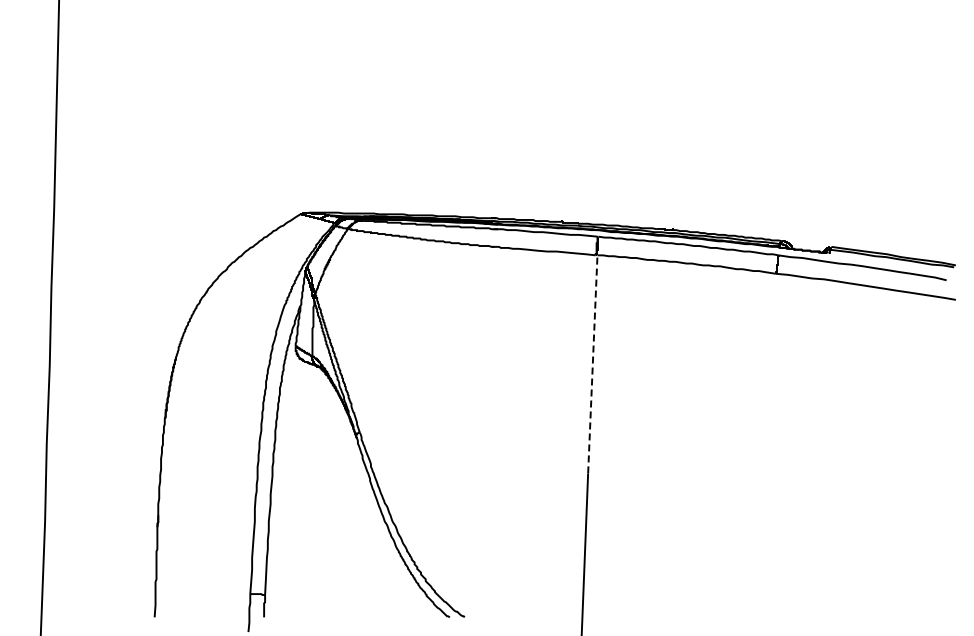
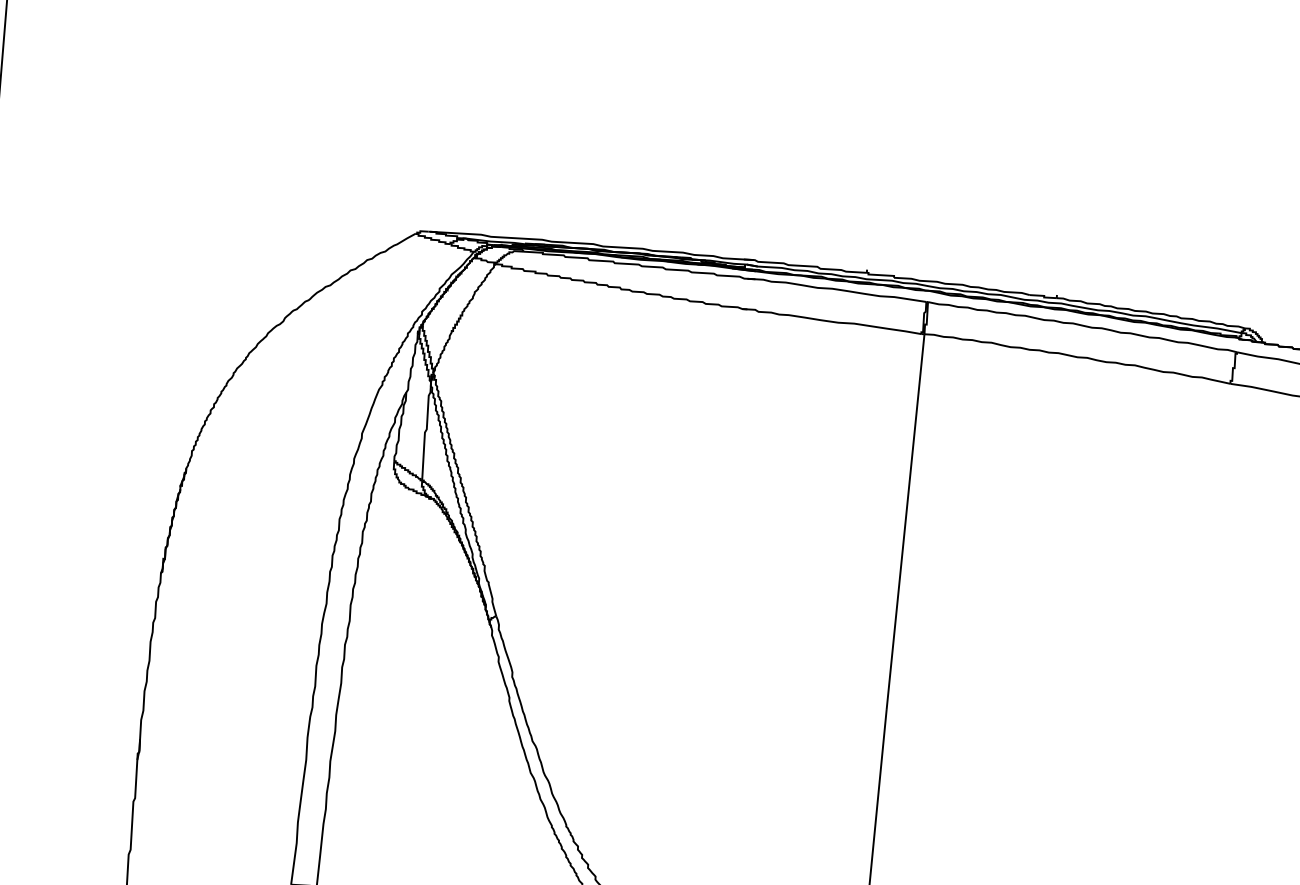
line: (592, 363) -> (905, 520), dashed -> solid

